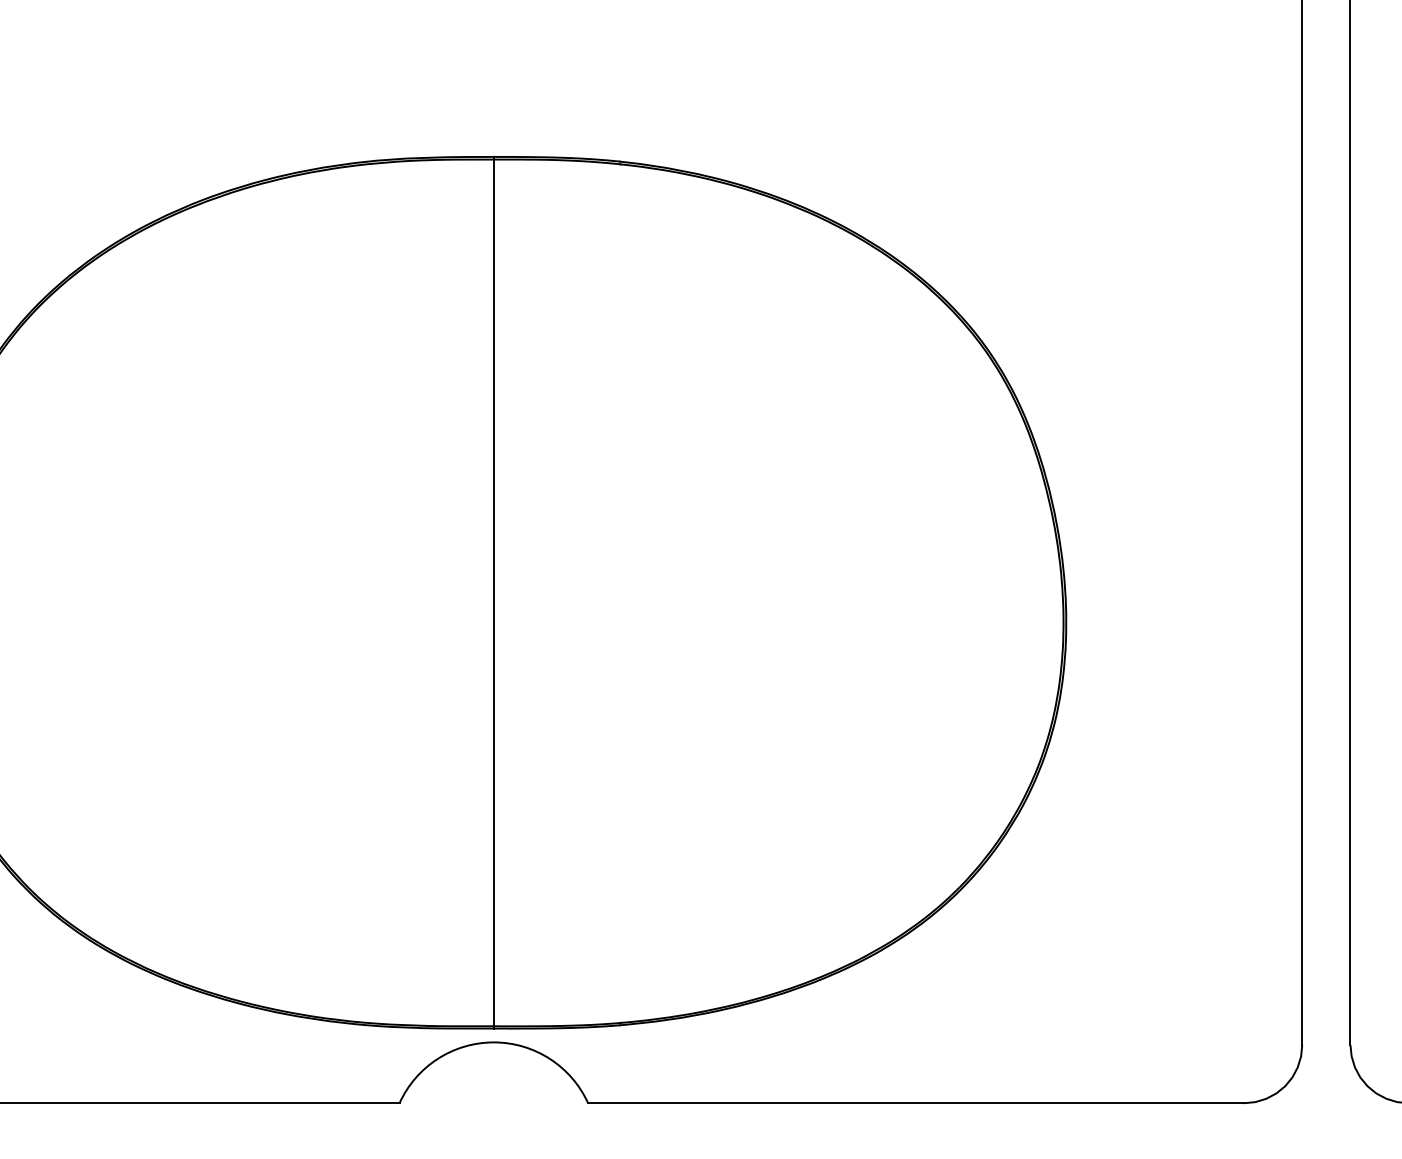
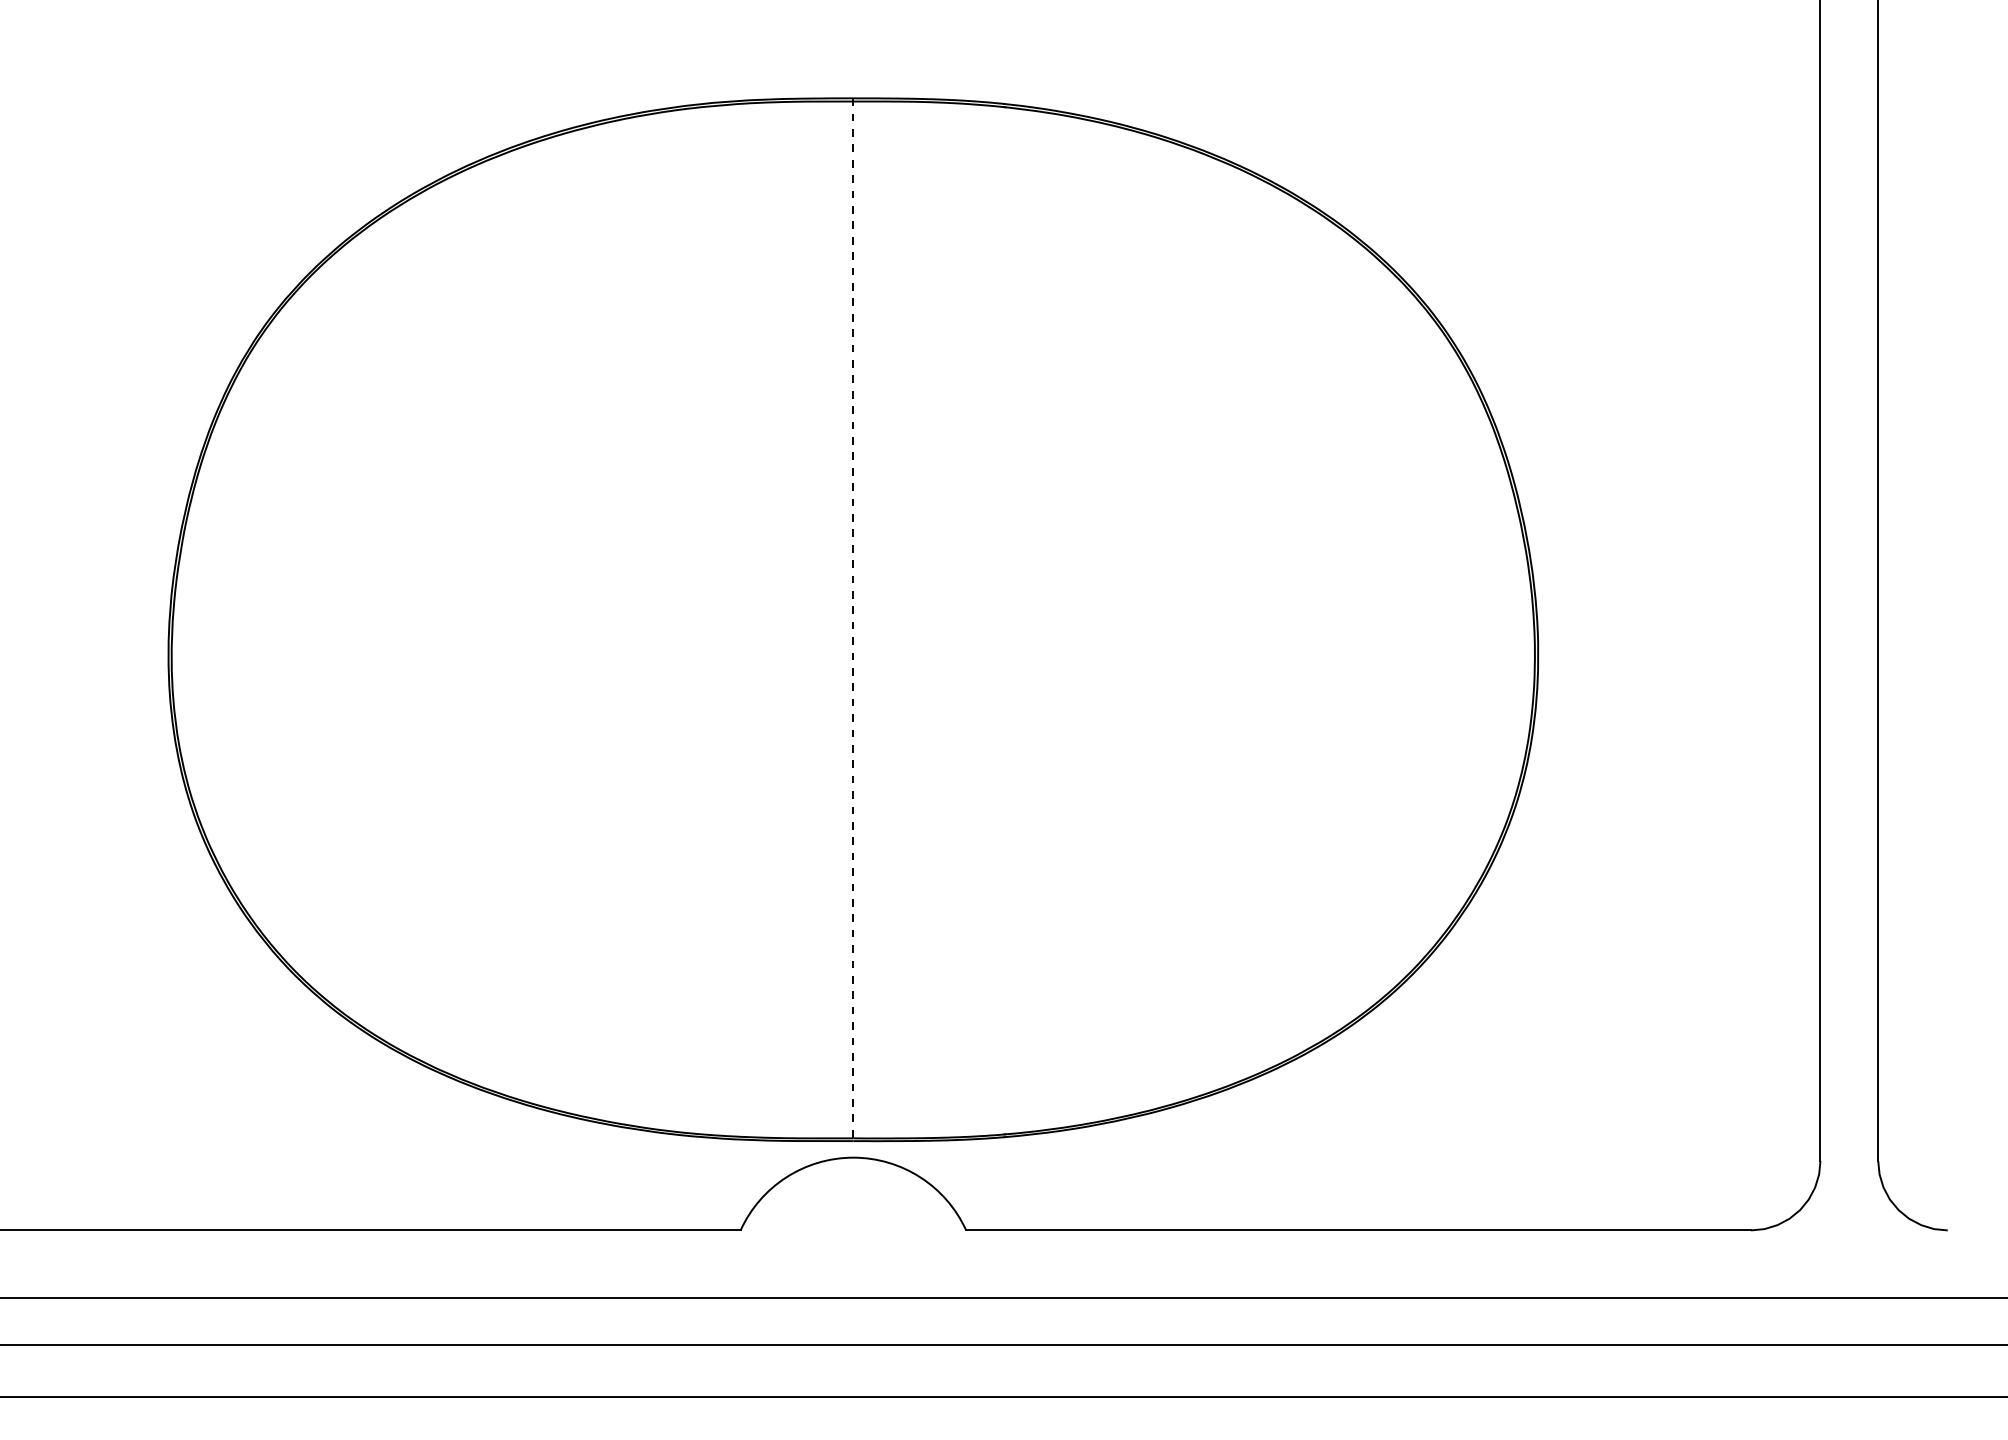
line: (493, 593) -> (853, 620), solid -> dashed

